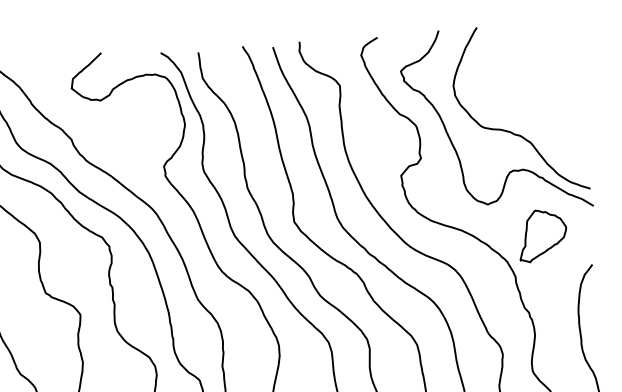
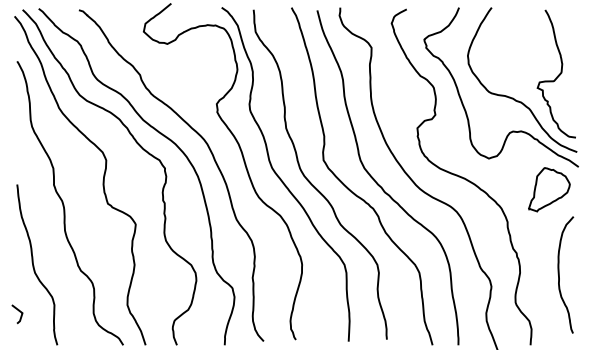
curve: (560, 100) -> (557, 75), added
part: (542, 235) -> (549, 189), moved

